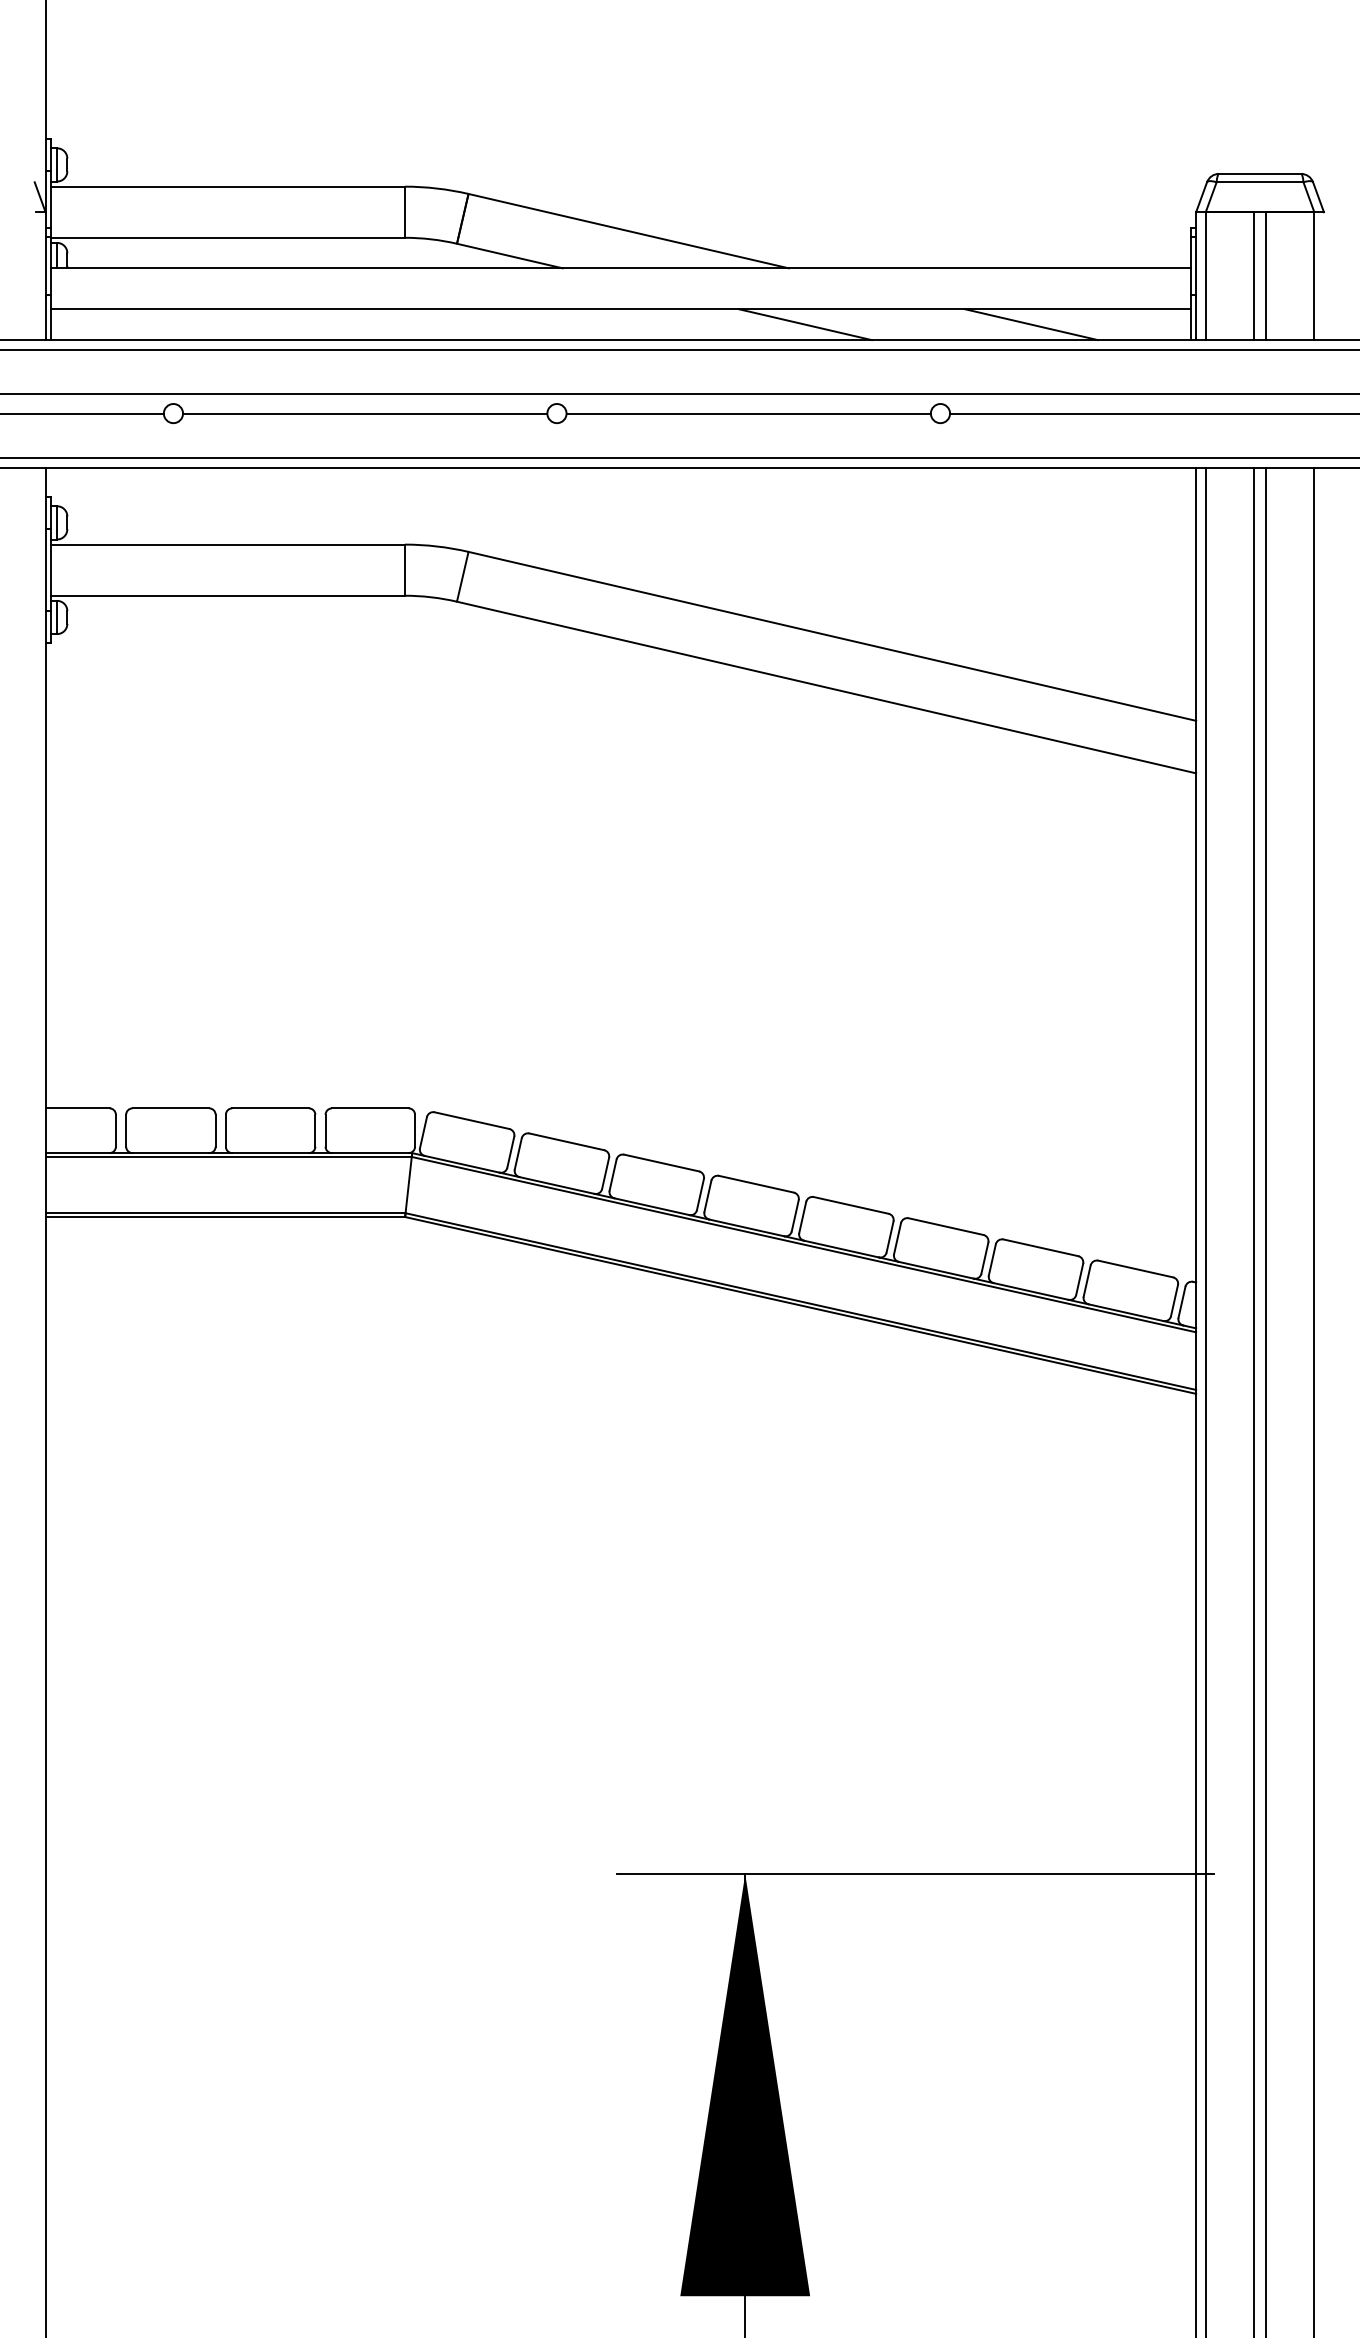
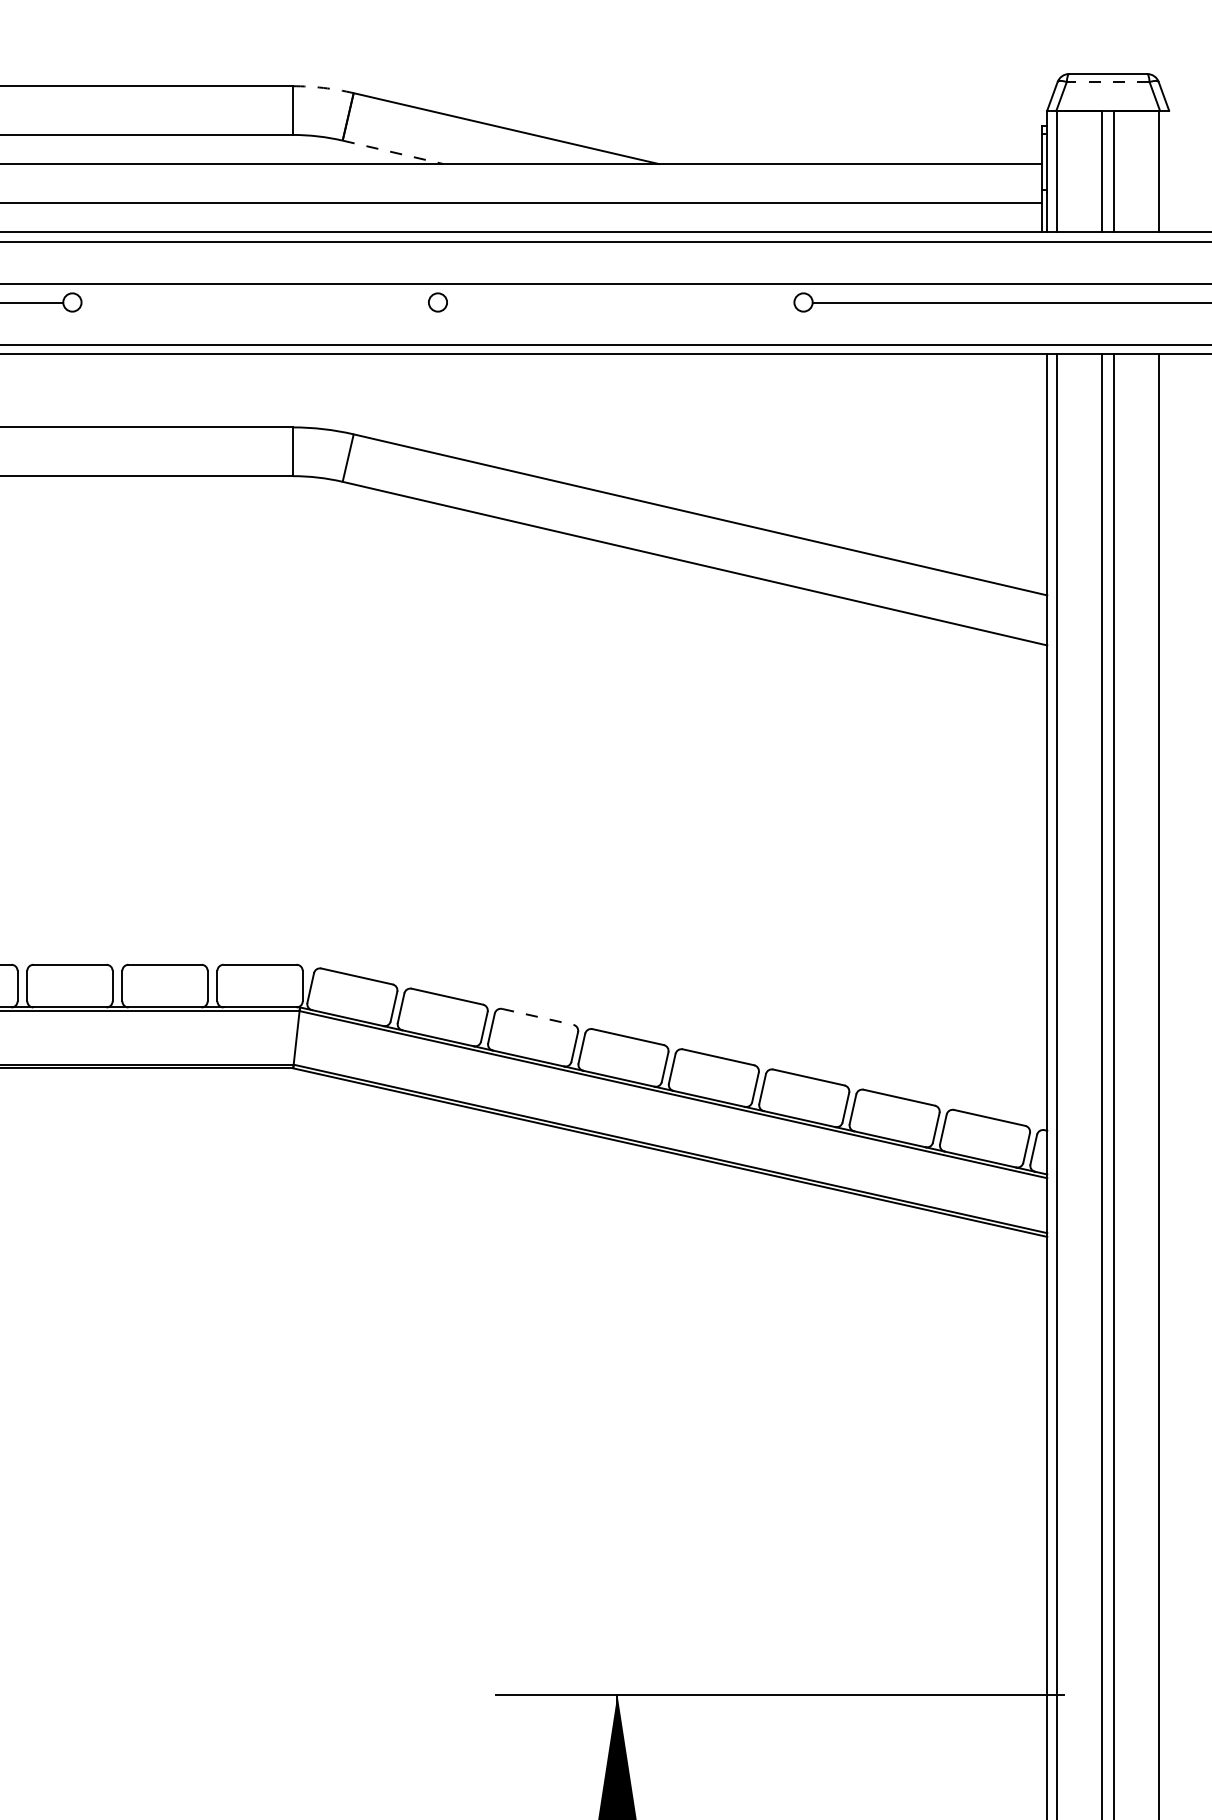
line: (1259, 182) -> (1107, 82), solid -> dashed
arc: (436, 188) -> (323, 87), solid -> dashed
line: (510, 256) -> (393, 152), solid -> dashed
line: (804, 324) -> (673, 217), removed
line: (1030, 324) -> (889, 217), removed
line: (365, 414) -> (255, 303), removed
line: (748, 414) -> (620, 303), removed
line: (662, 1163) -> (538, 1017), solid -> dashed

